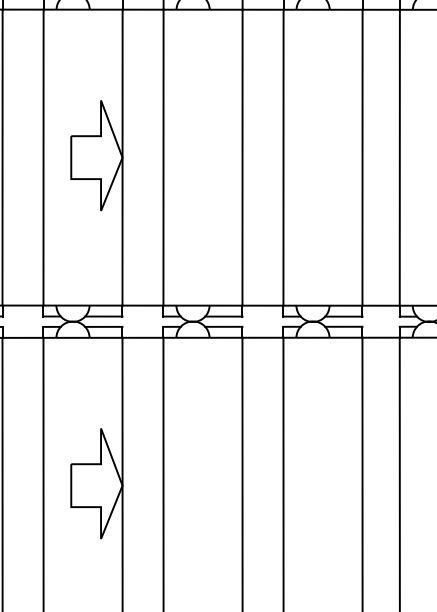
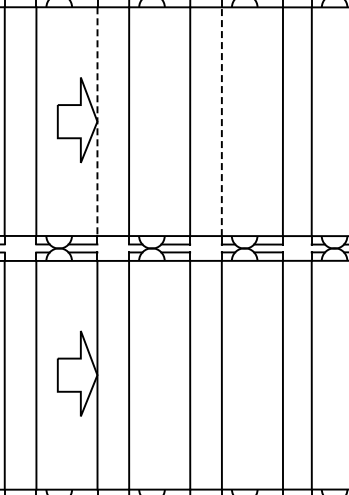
line: (283, 157) -> (221, 121), solid -> dashed
line: (122, 158) -> (97, 122), solid -> dashed

